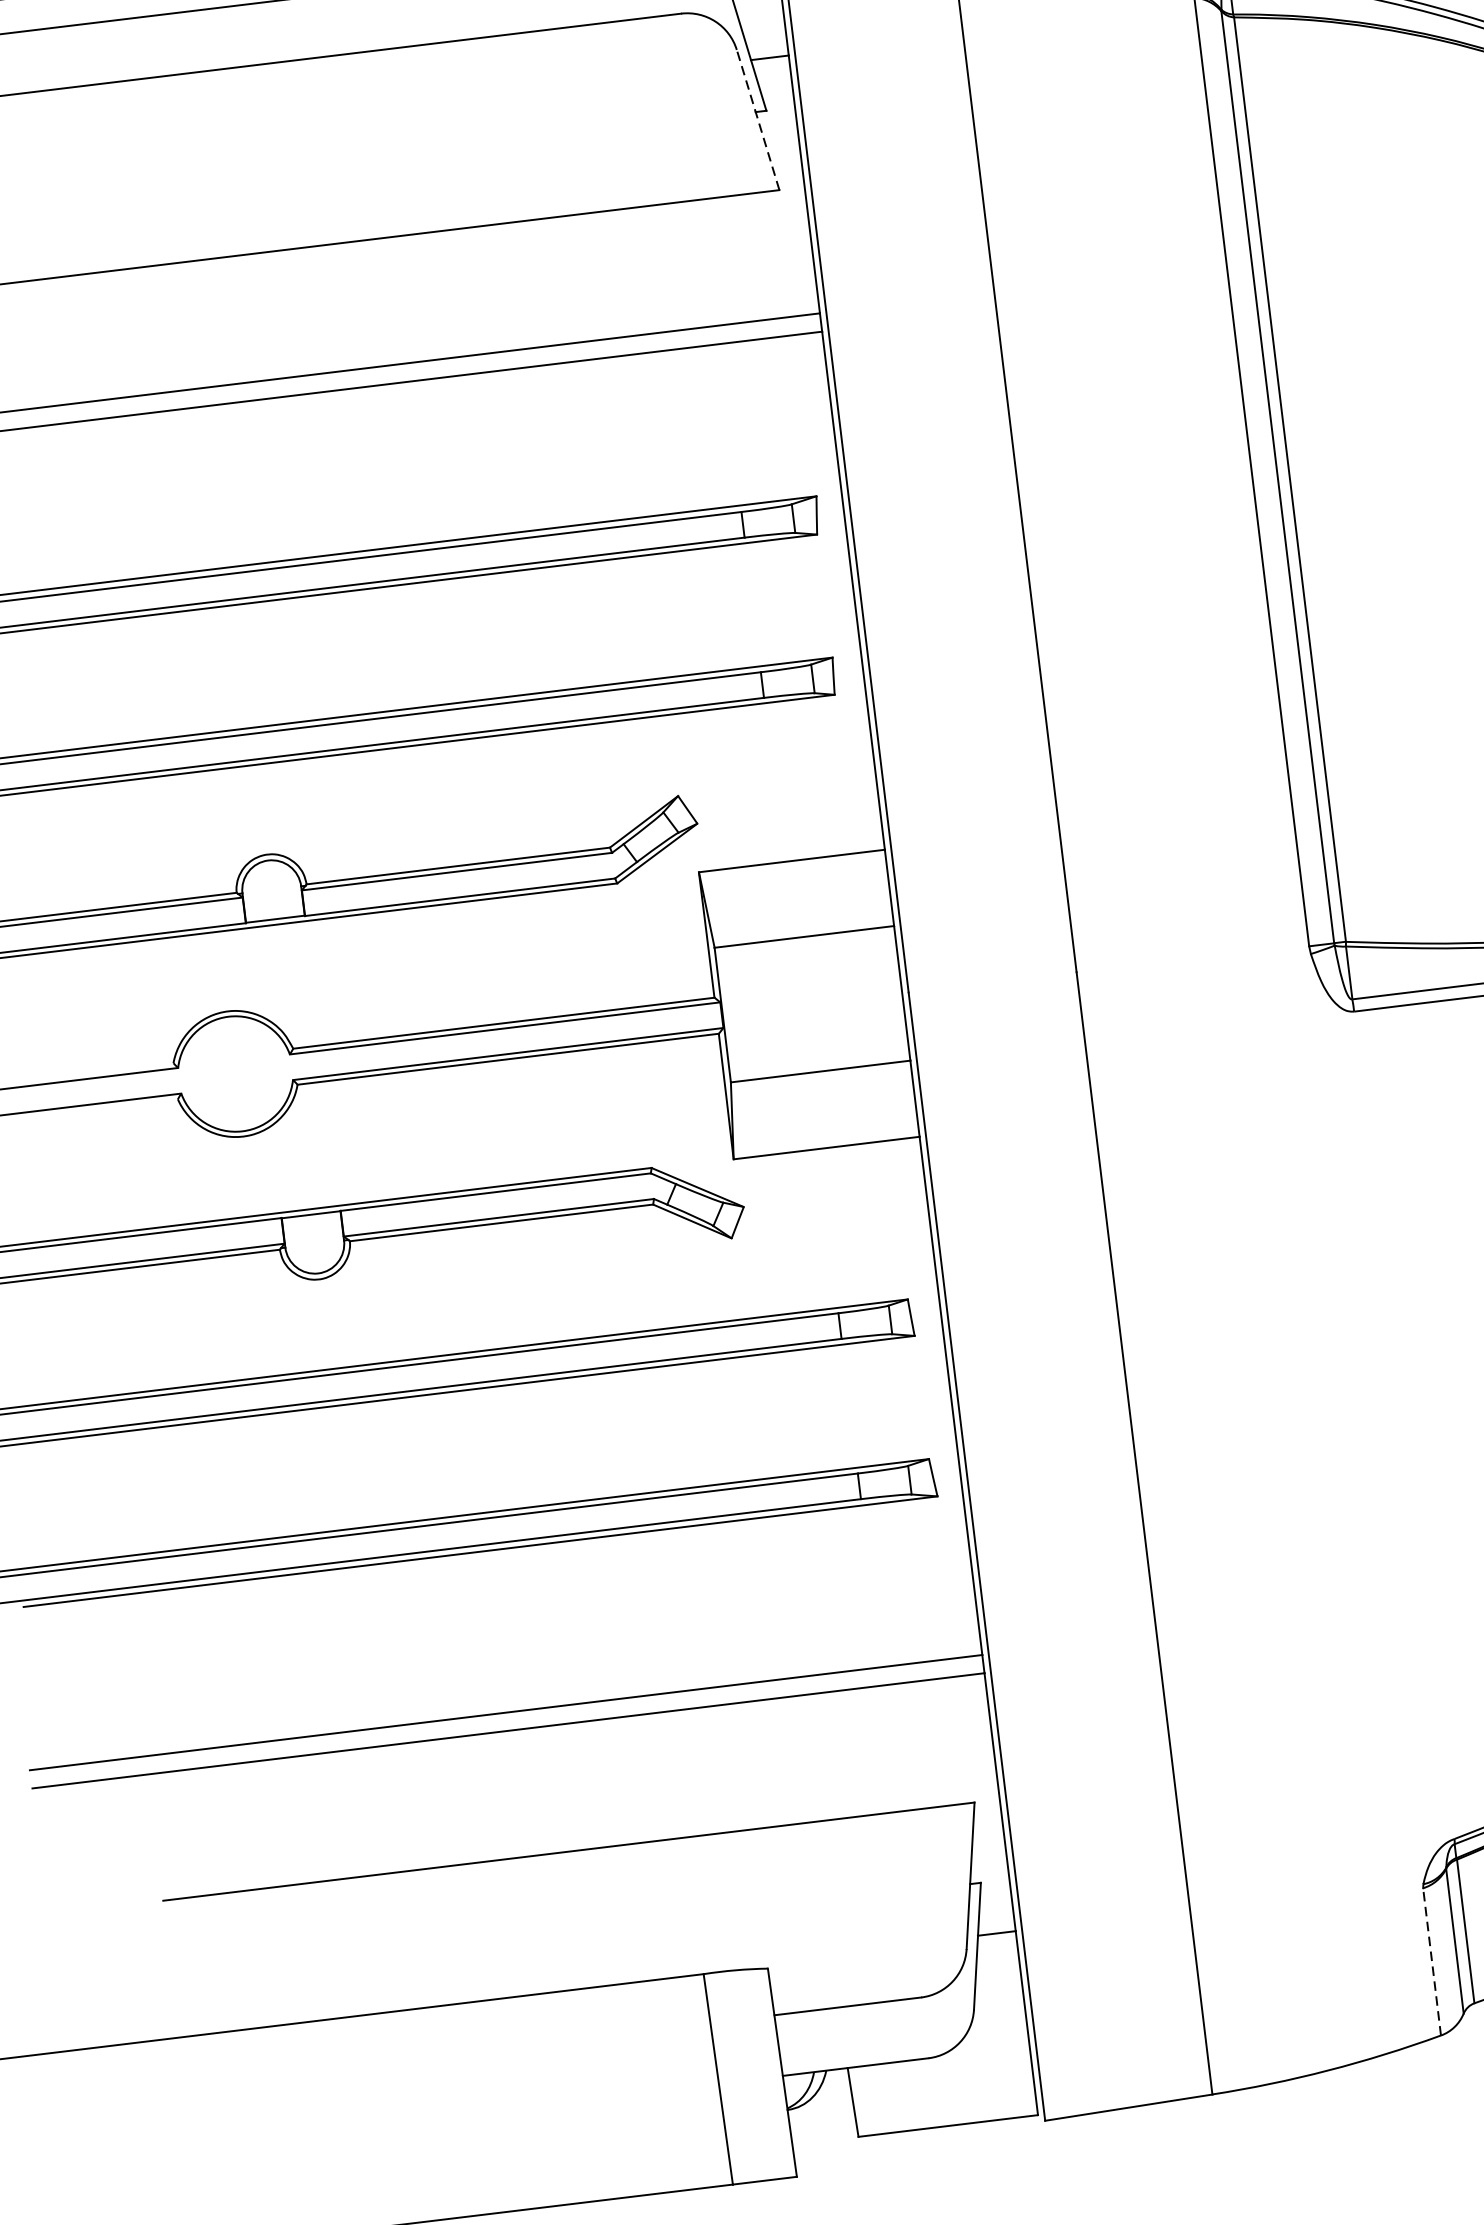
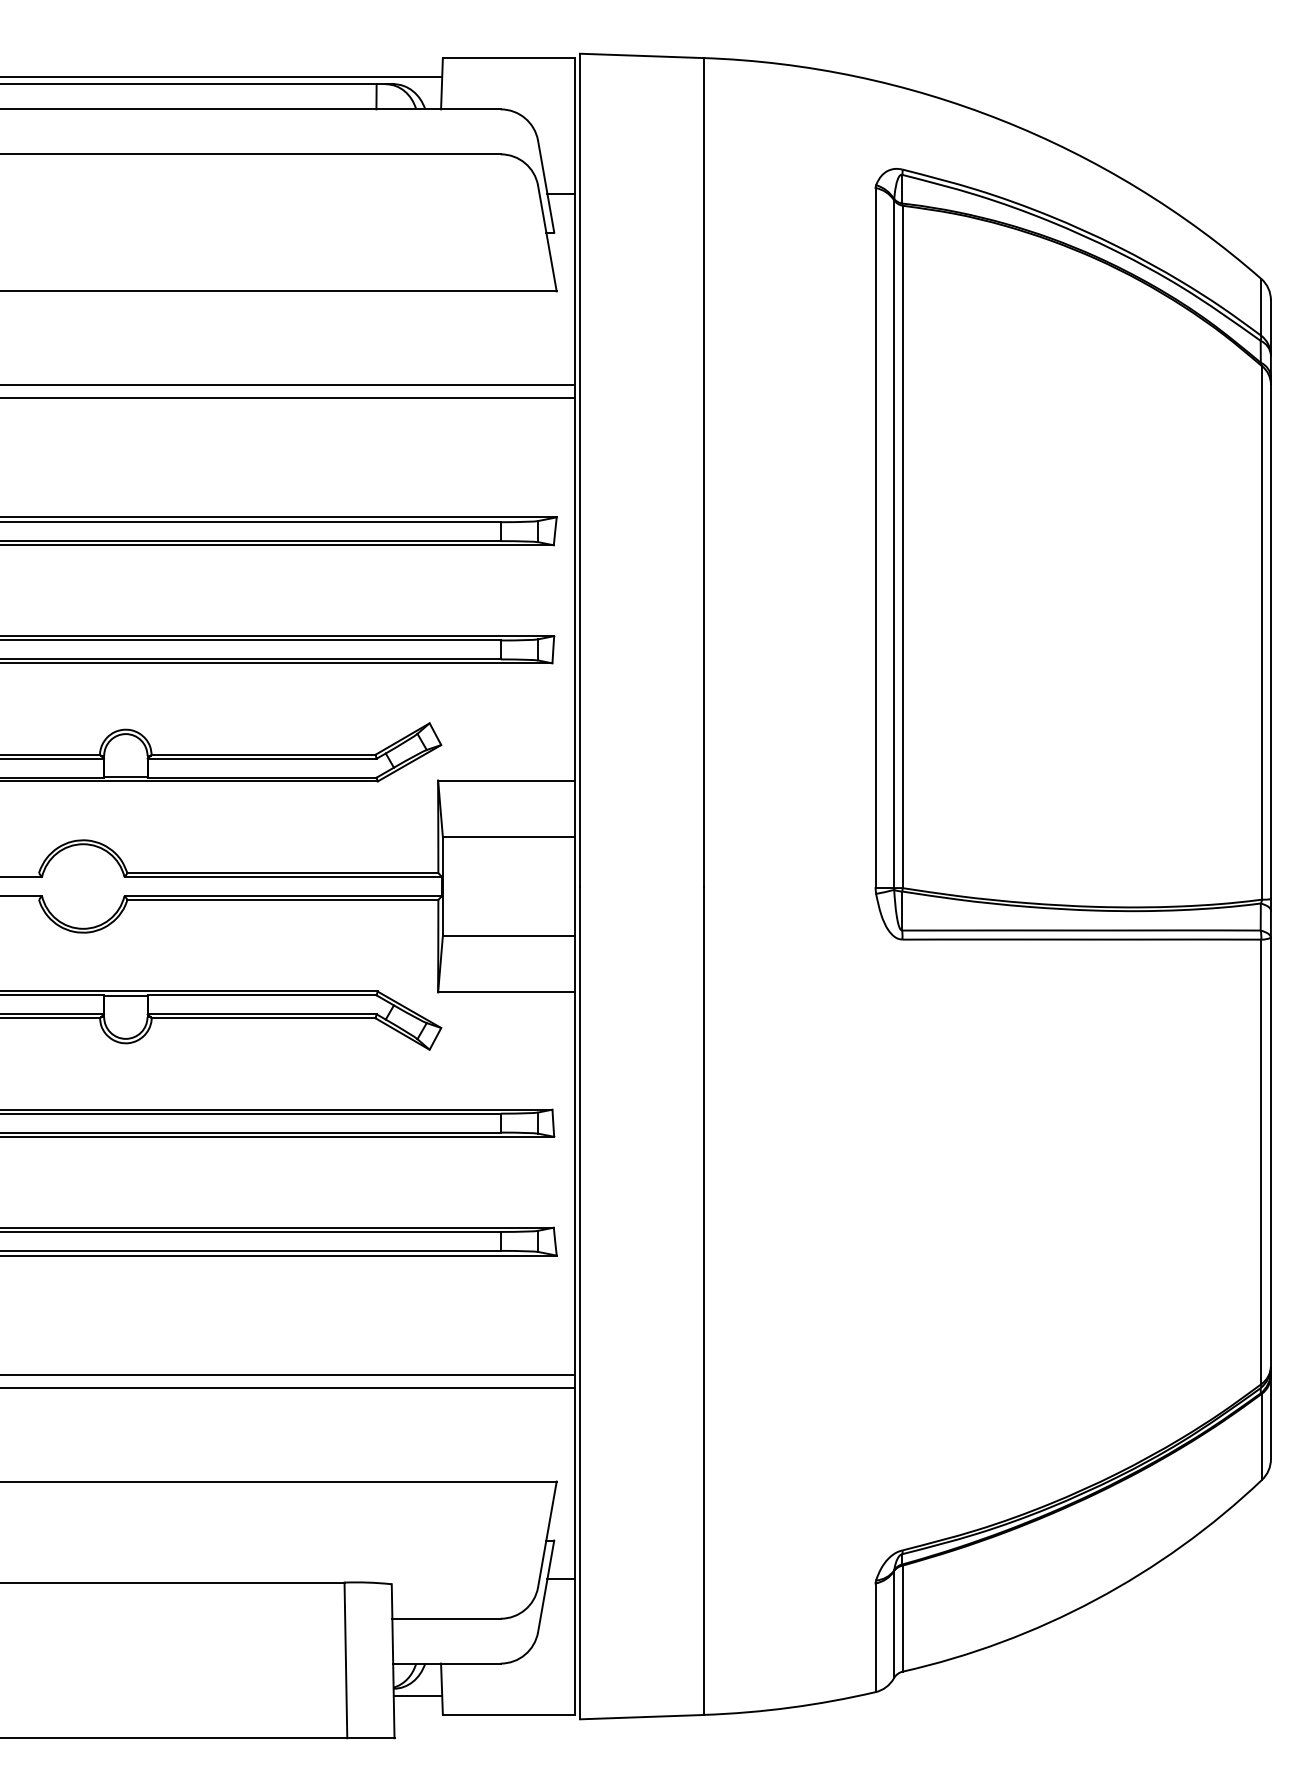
line: (758, 120) -> (547, 238), dashed -> solid
line: (1431, 1961) -> (875, 1637), dashed -> solid
line: (821, 2116) -> (417, 1696), added

